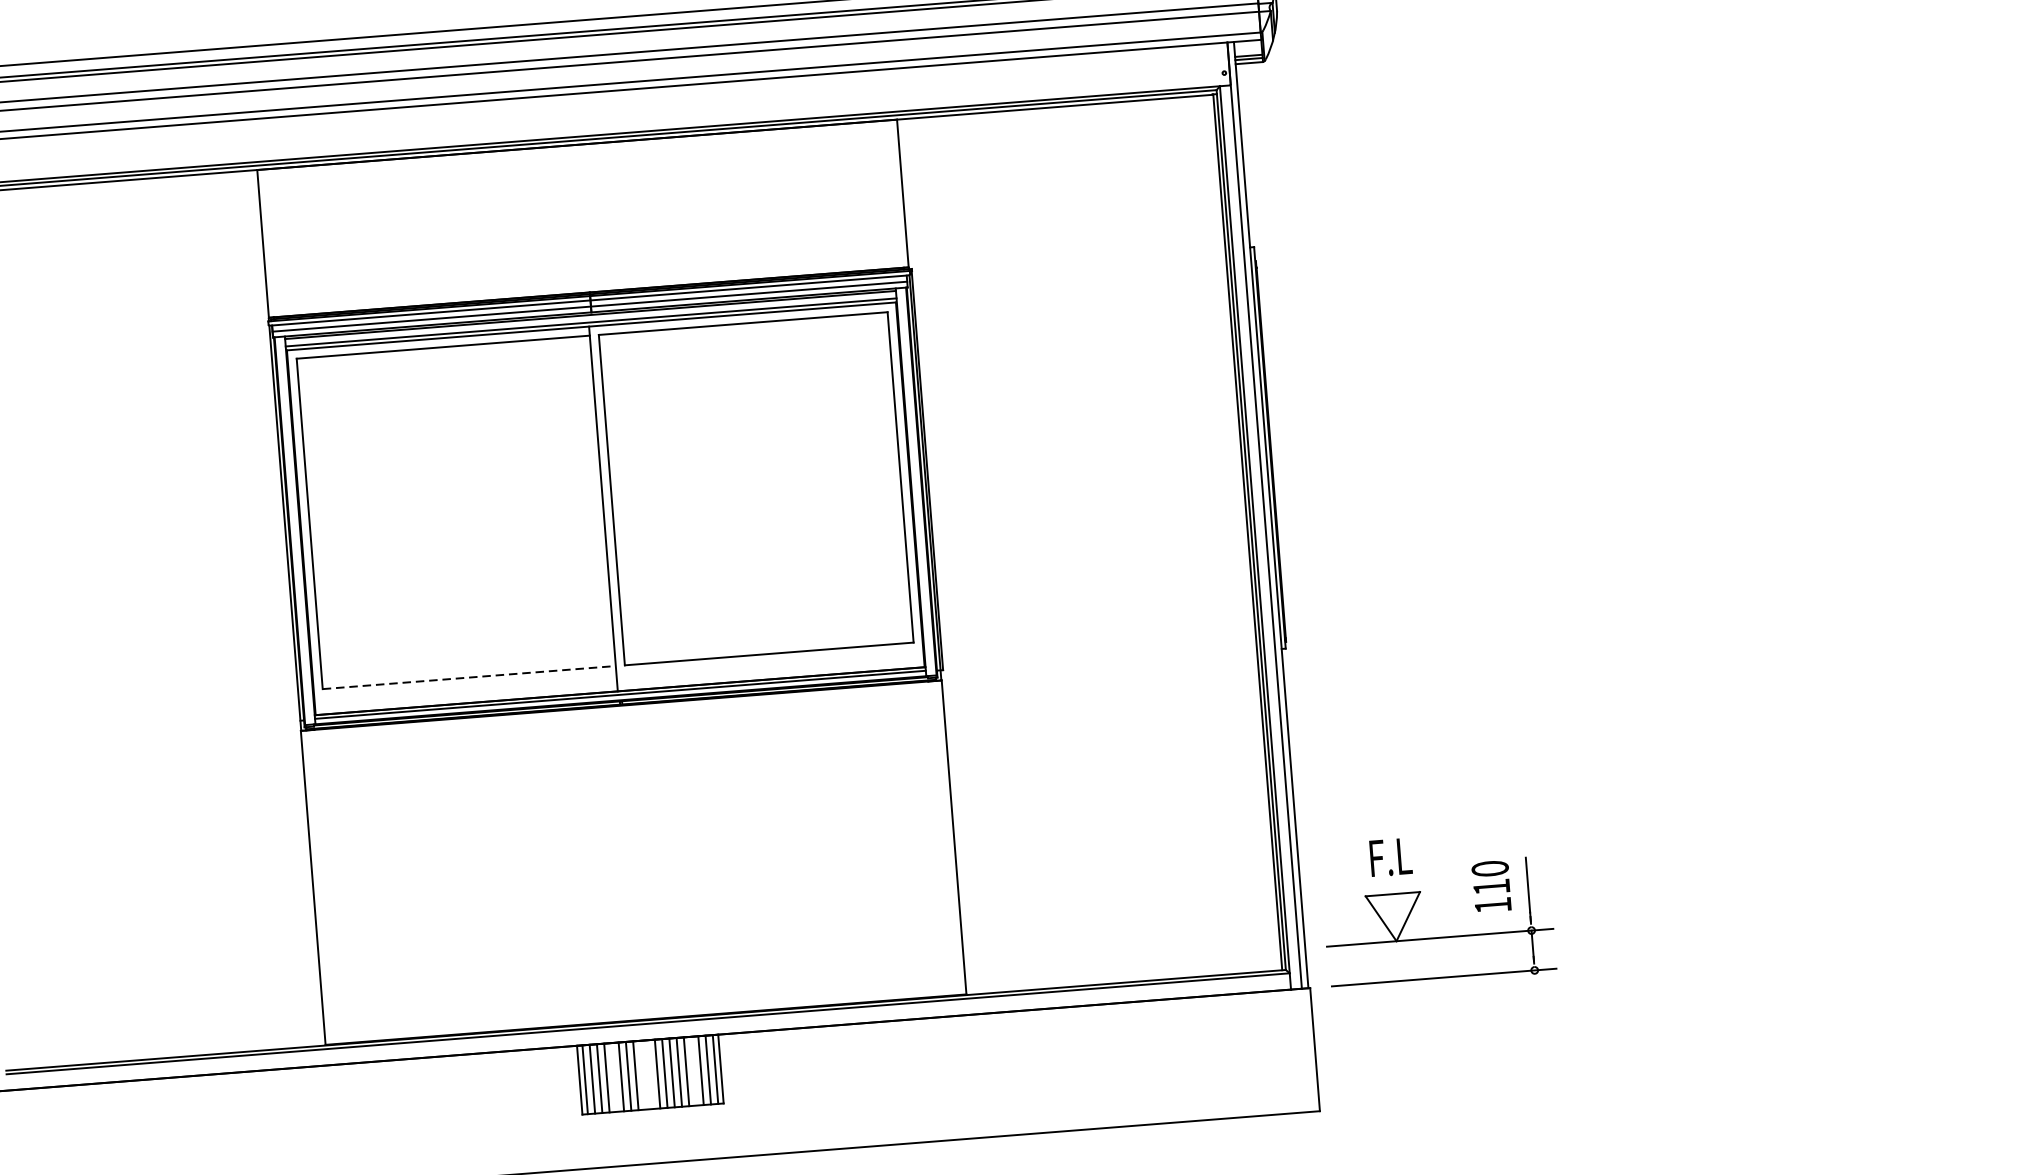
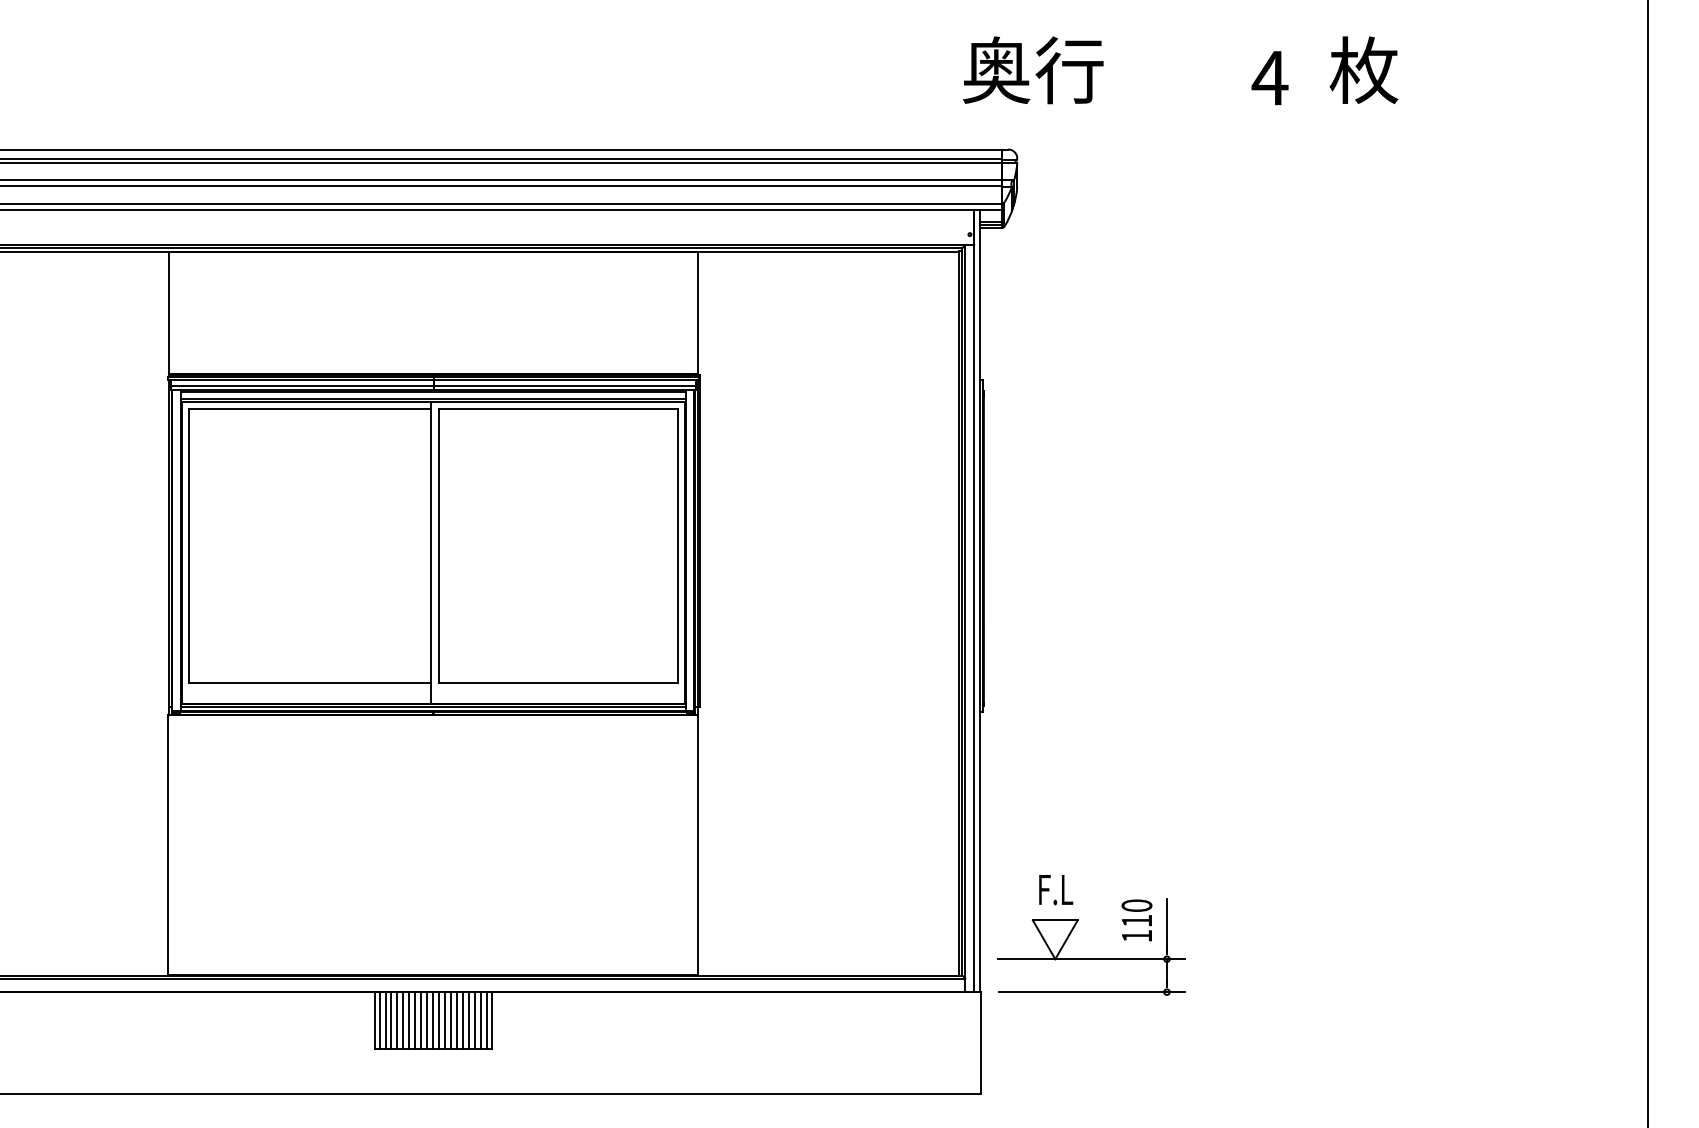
line: (469, 677) -> (310, 682), dashed -> solid
line: (693, 1071) -> (469, 1020), added
line: (650, 1074) -> (433, 1020), added
line: (643, 1075) -> (427, 1020), added
line: (614, 1077) -> (403, 1020), added

